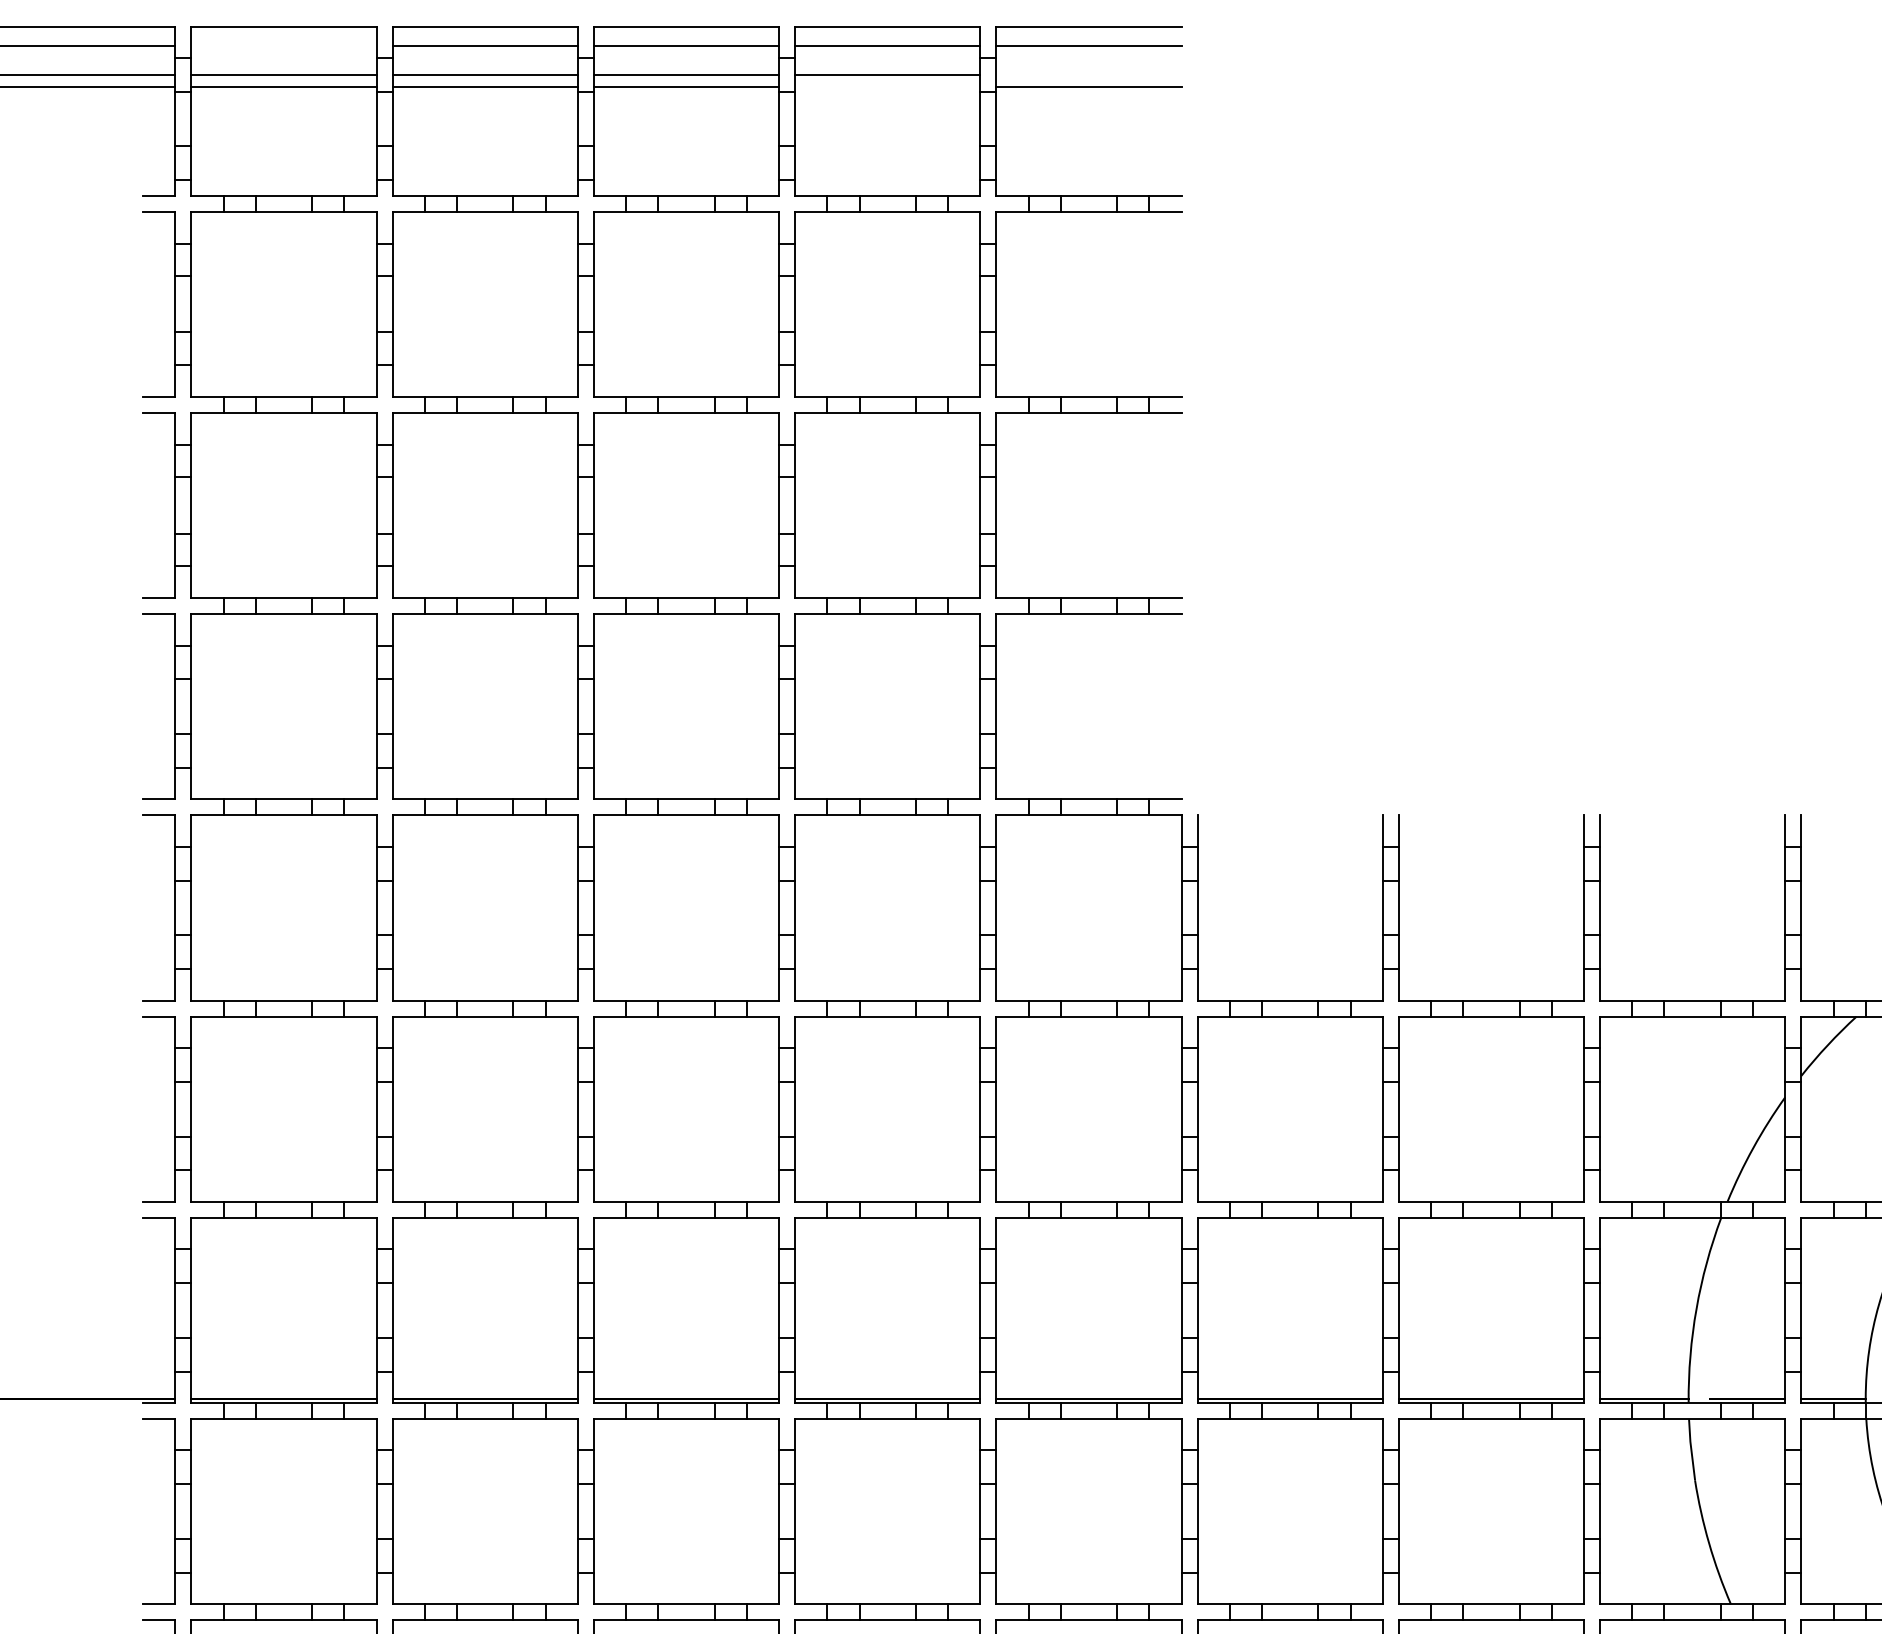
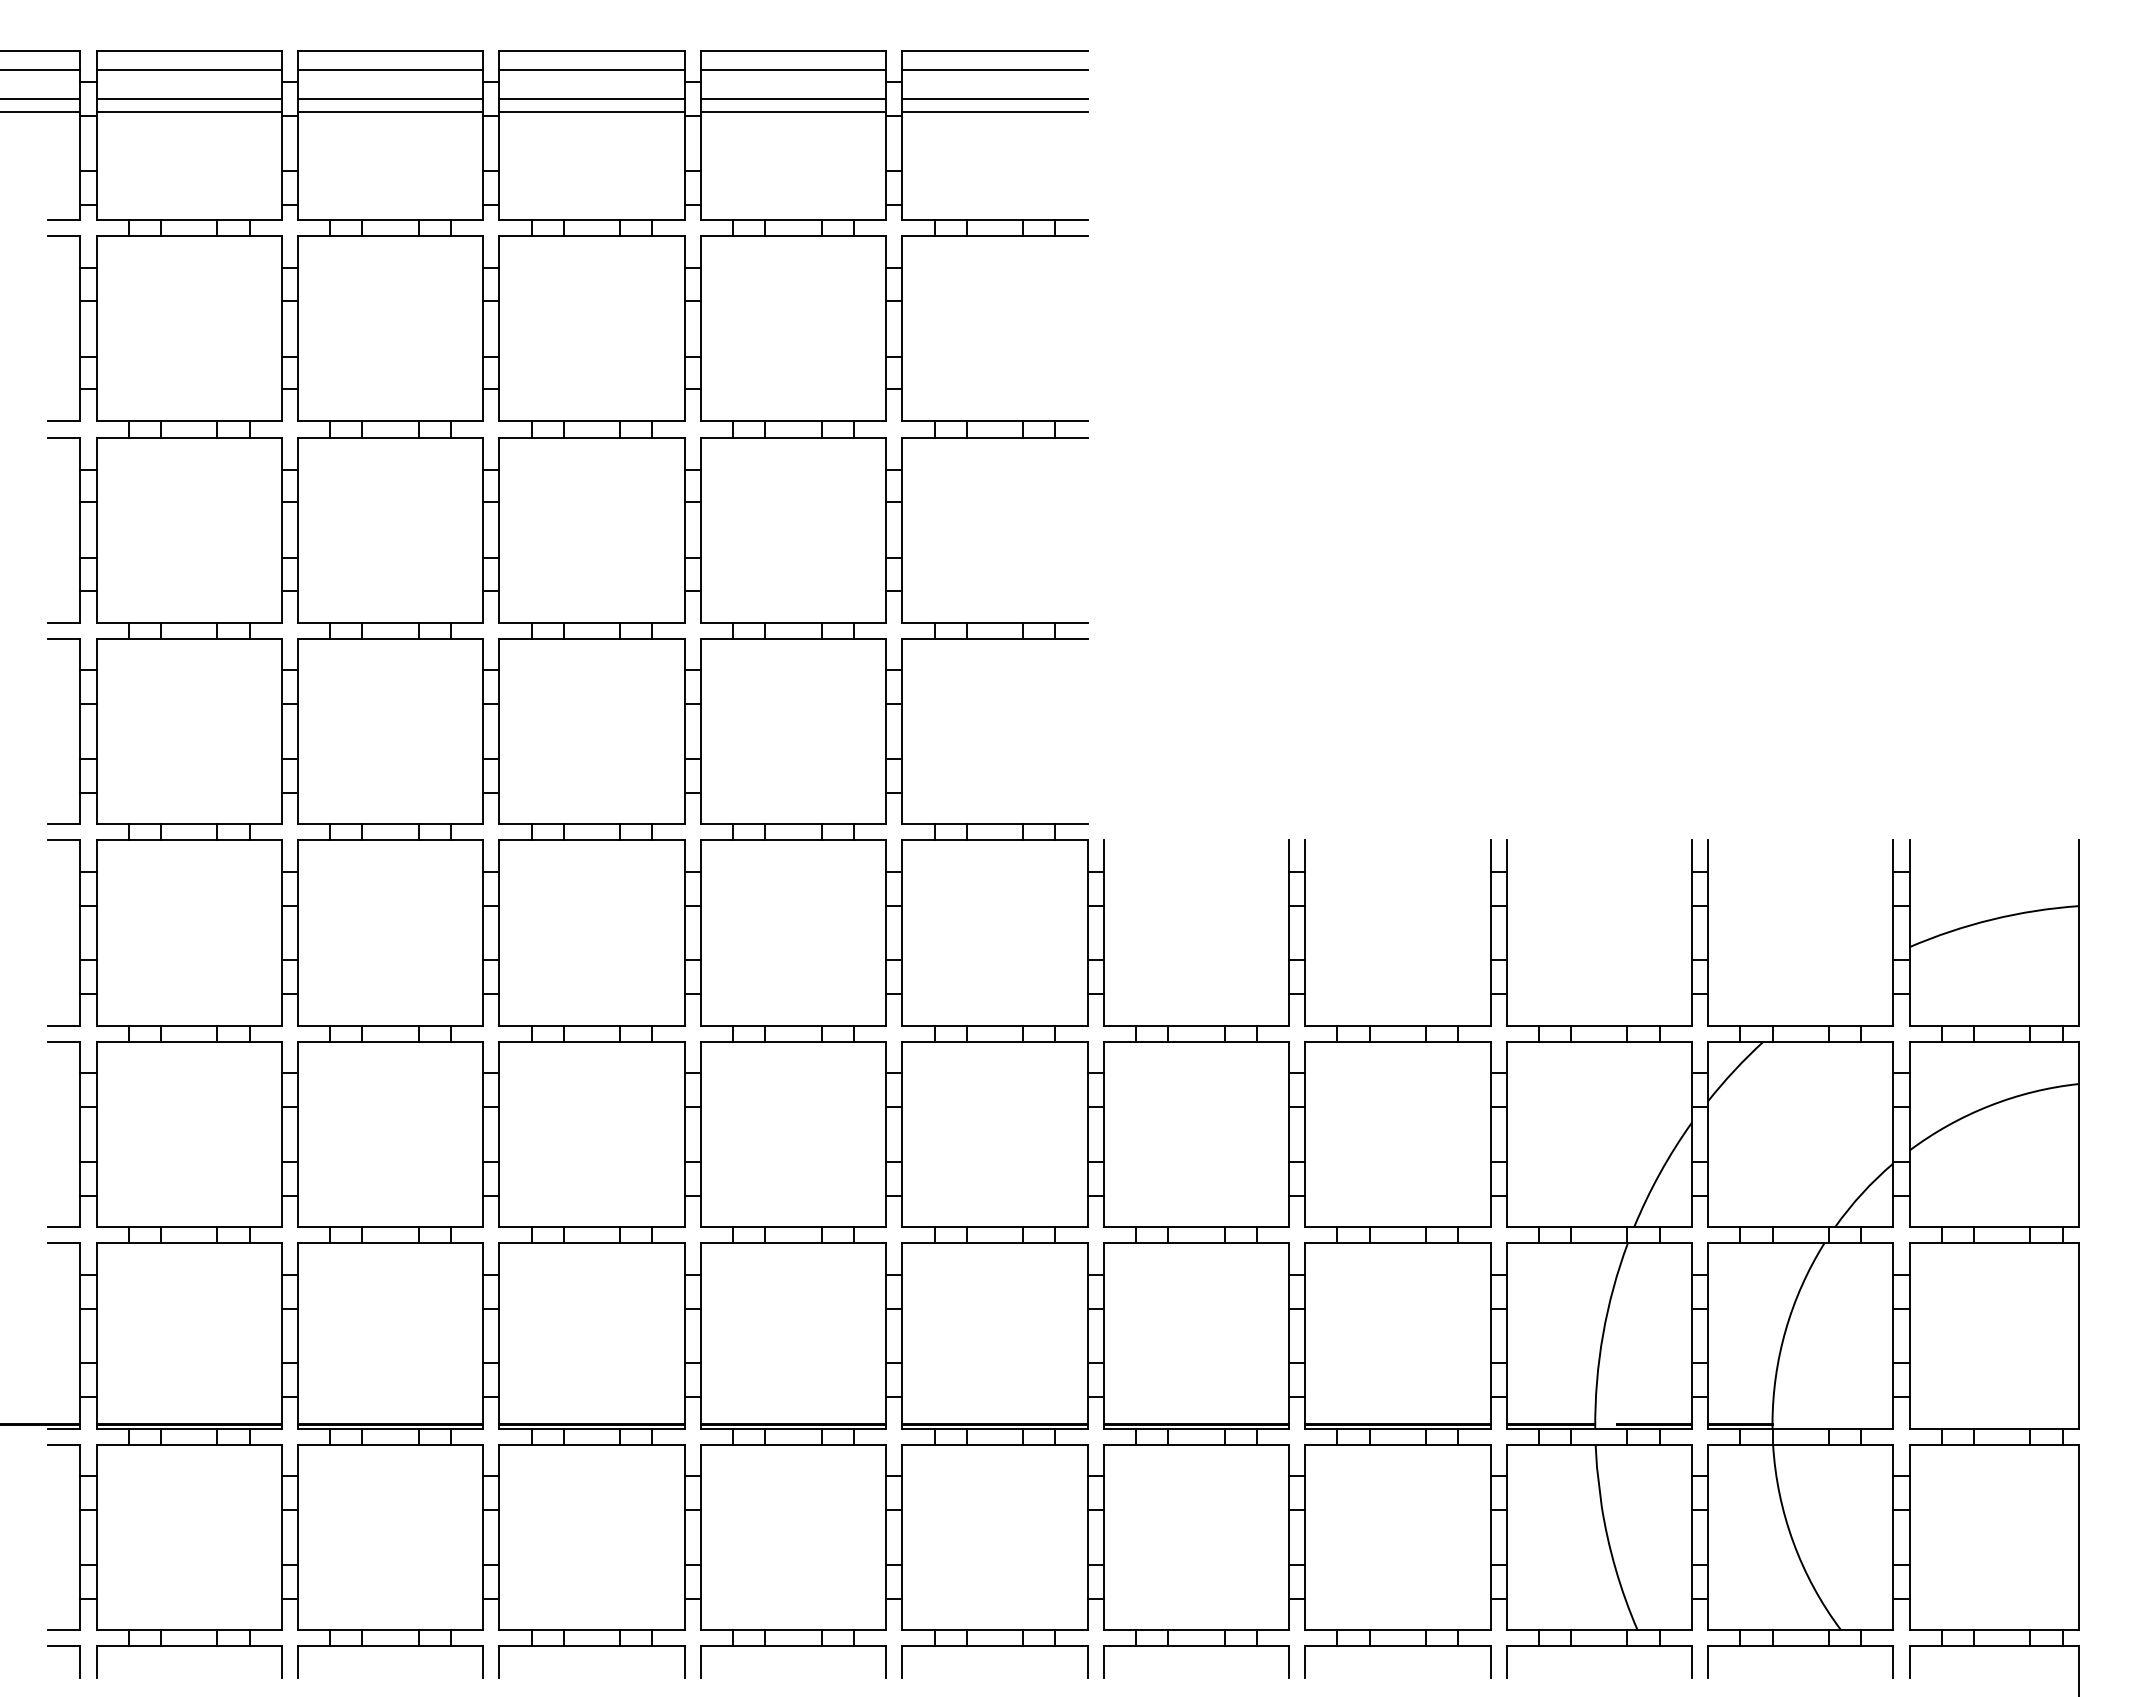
line: (283, 46) -> (188, 70), added
line: (1088, 75) -> (994, 99), added
line: (887, 87) -> (793, 111), added

